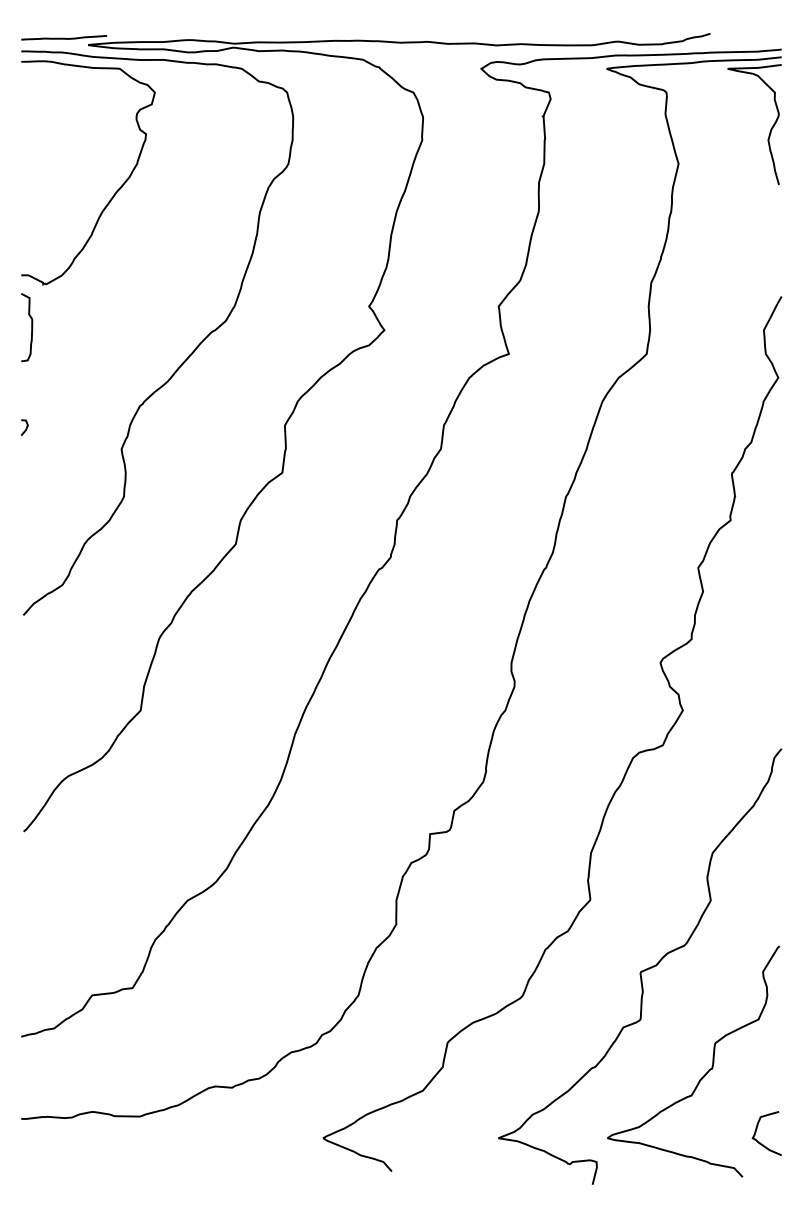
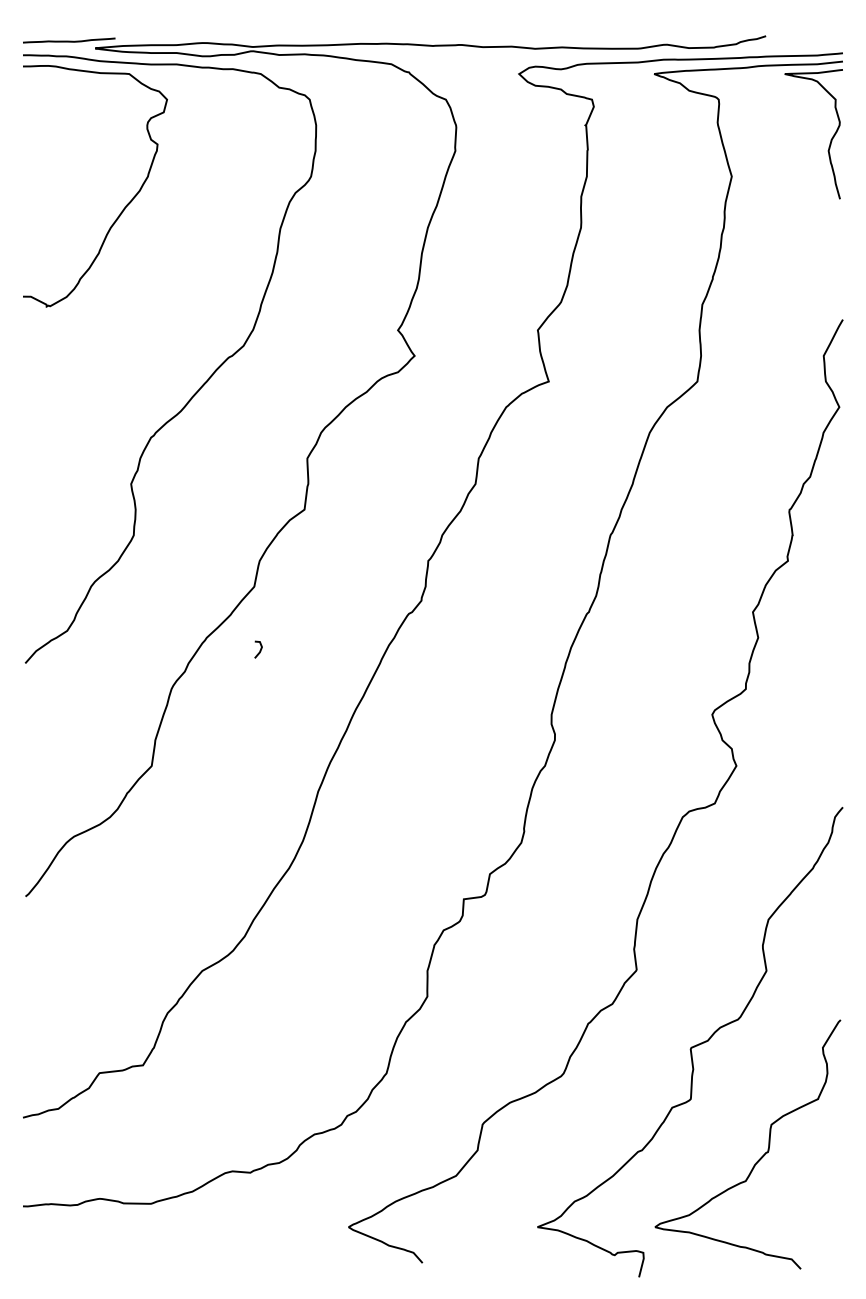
curve: (31, 327) -> (34, 352), removed
line: (25, 428) -> (259, 650), moved
curve: (757, 1129) -> (816, 1217), removed

